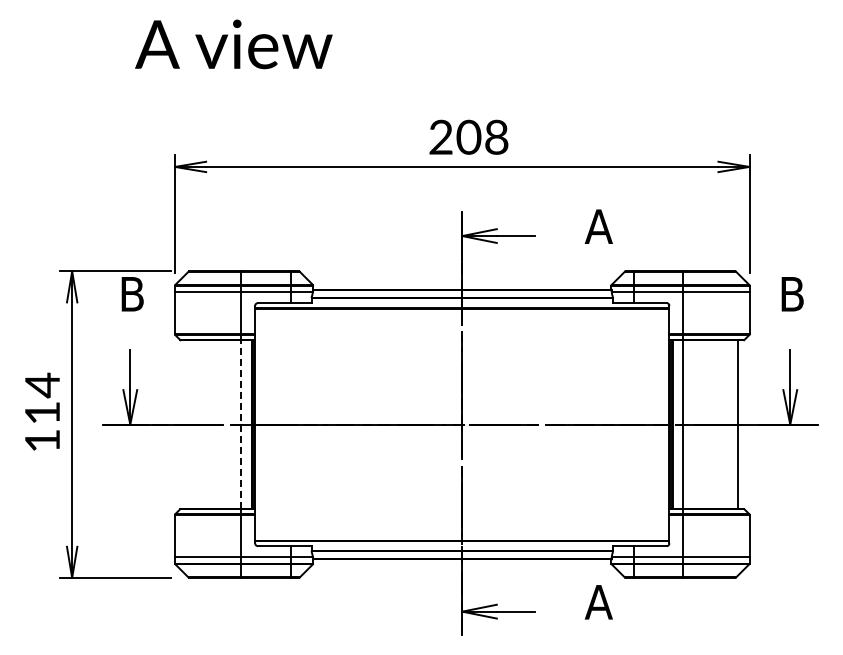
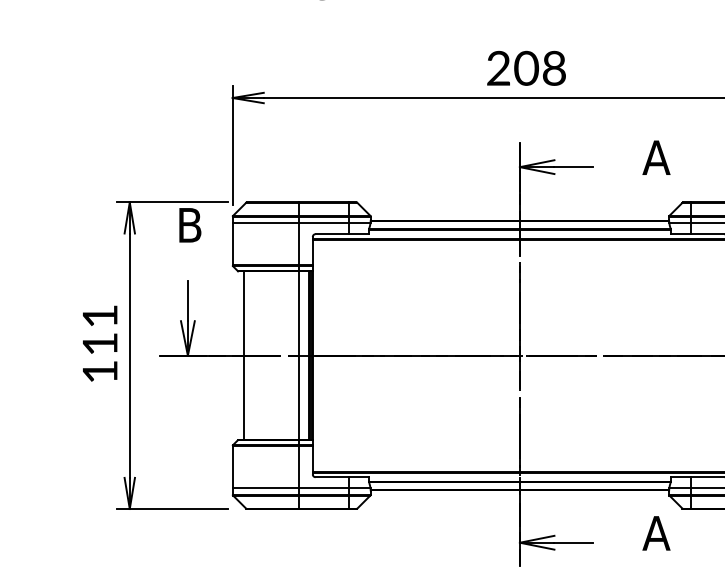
text: (42, 385) -> (100, 316), 114 -> 111
line: (186, 424) -> (244, 355), added
line: (241, 424) -> (299, 355), dashed -> solid

